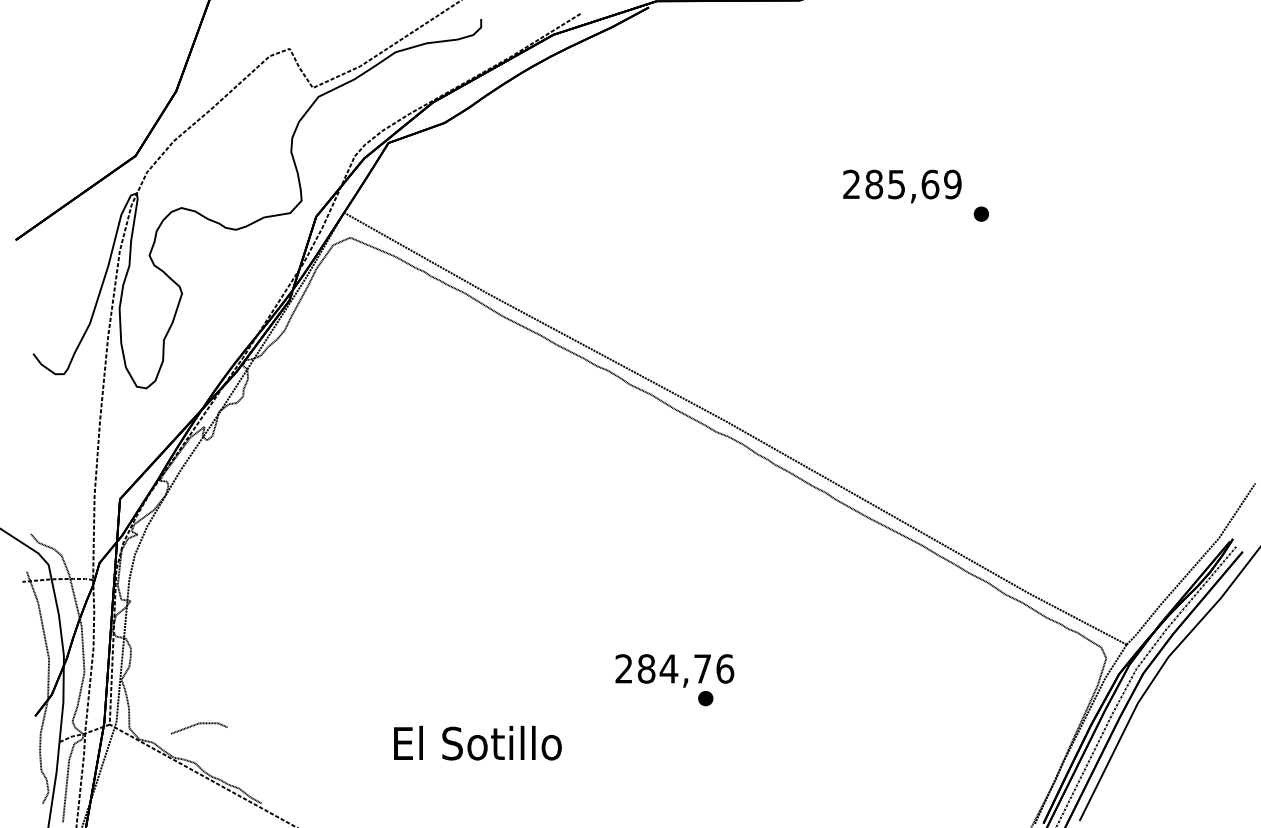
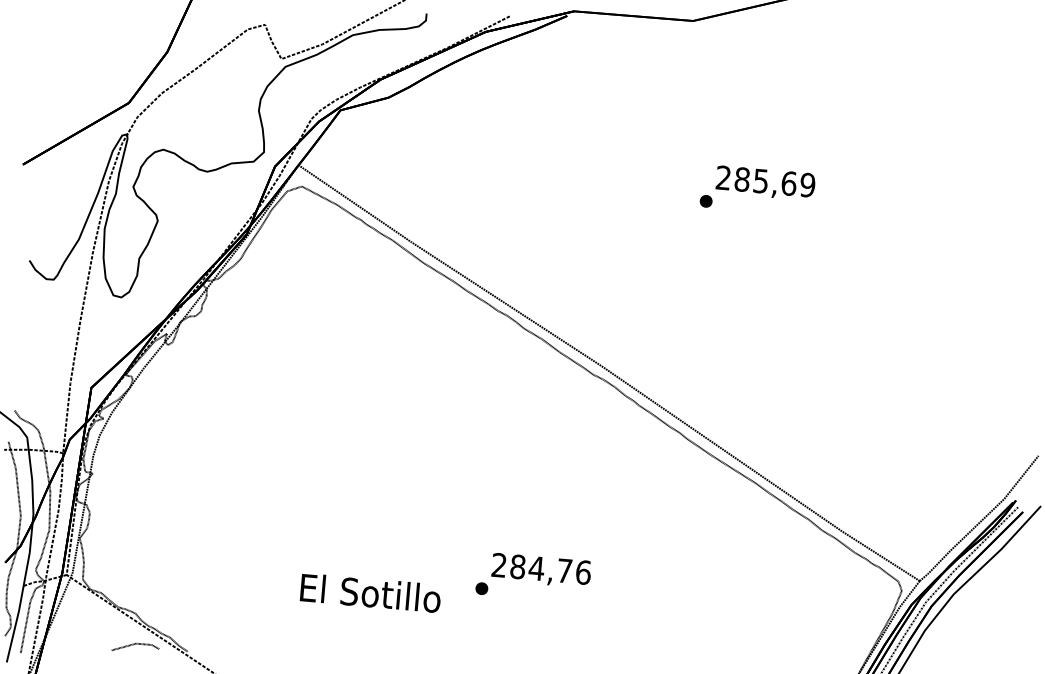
part: (980, 213) -> (705, 200), moved
part: (705, 698) -> (481, 588), moved
line: (199, 724) -> (136, 644), moved
text: (477, 743) -> (370, 593), moved

